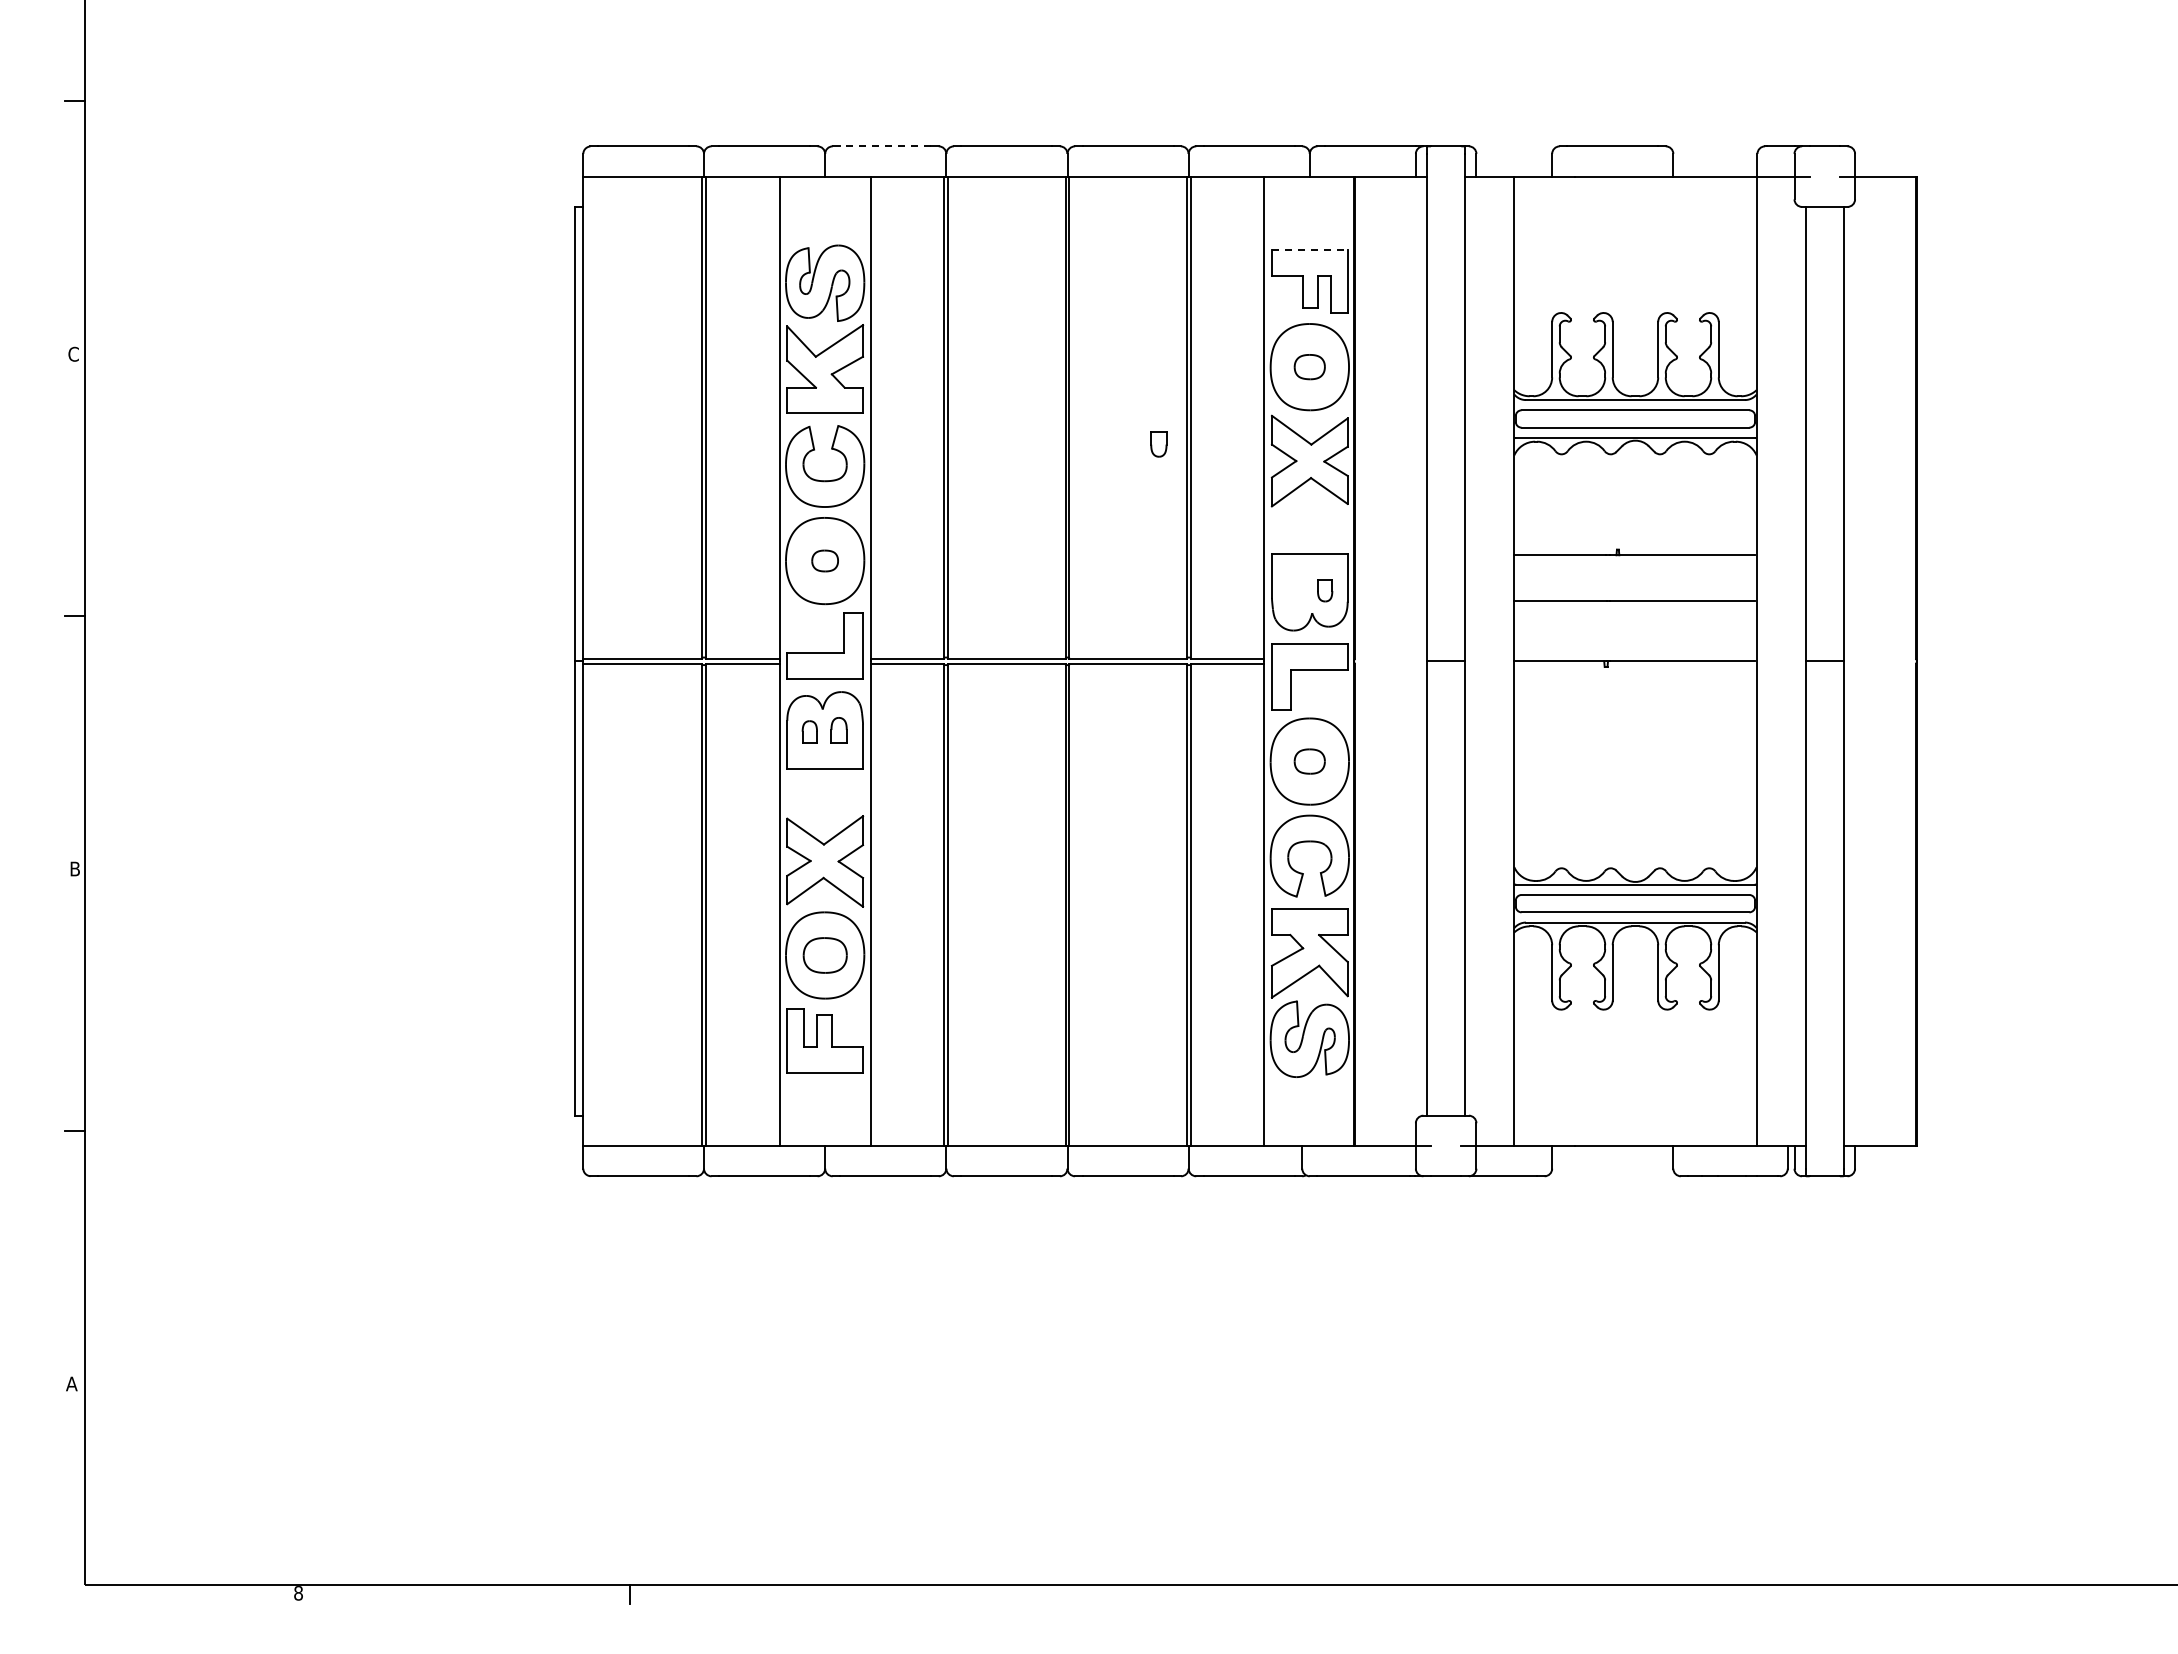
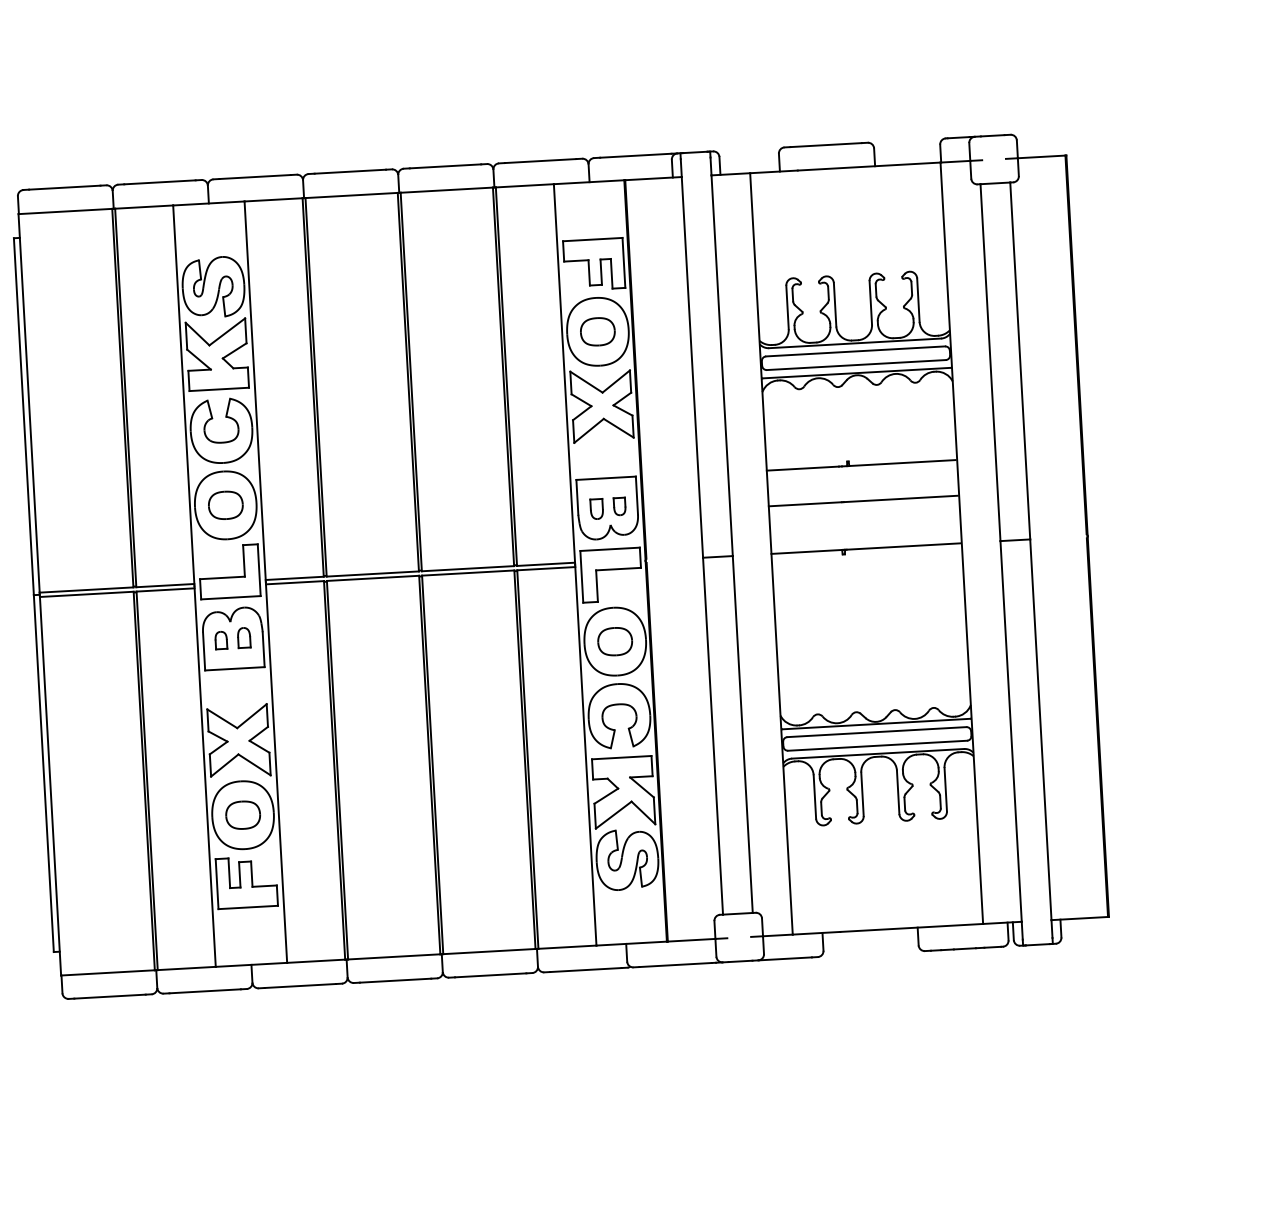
line: (885, 146) -> (254, 177), dashed -> solid
line: (1309, 249) -> (592, 239), dashed -> solid
part: (1309, 366) -> (597, 331), size x1.43
part: (1158, 444) -> (596, 509), moved
part: (824, 560) -> (225, 505), size x1.67
part: (1309, 761) -> (615, 641), size x1.43

